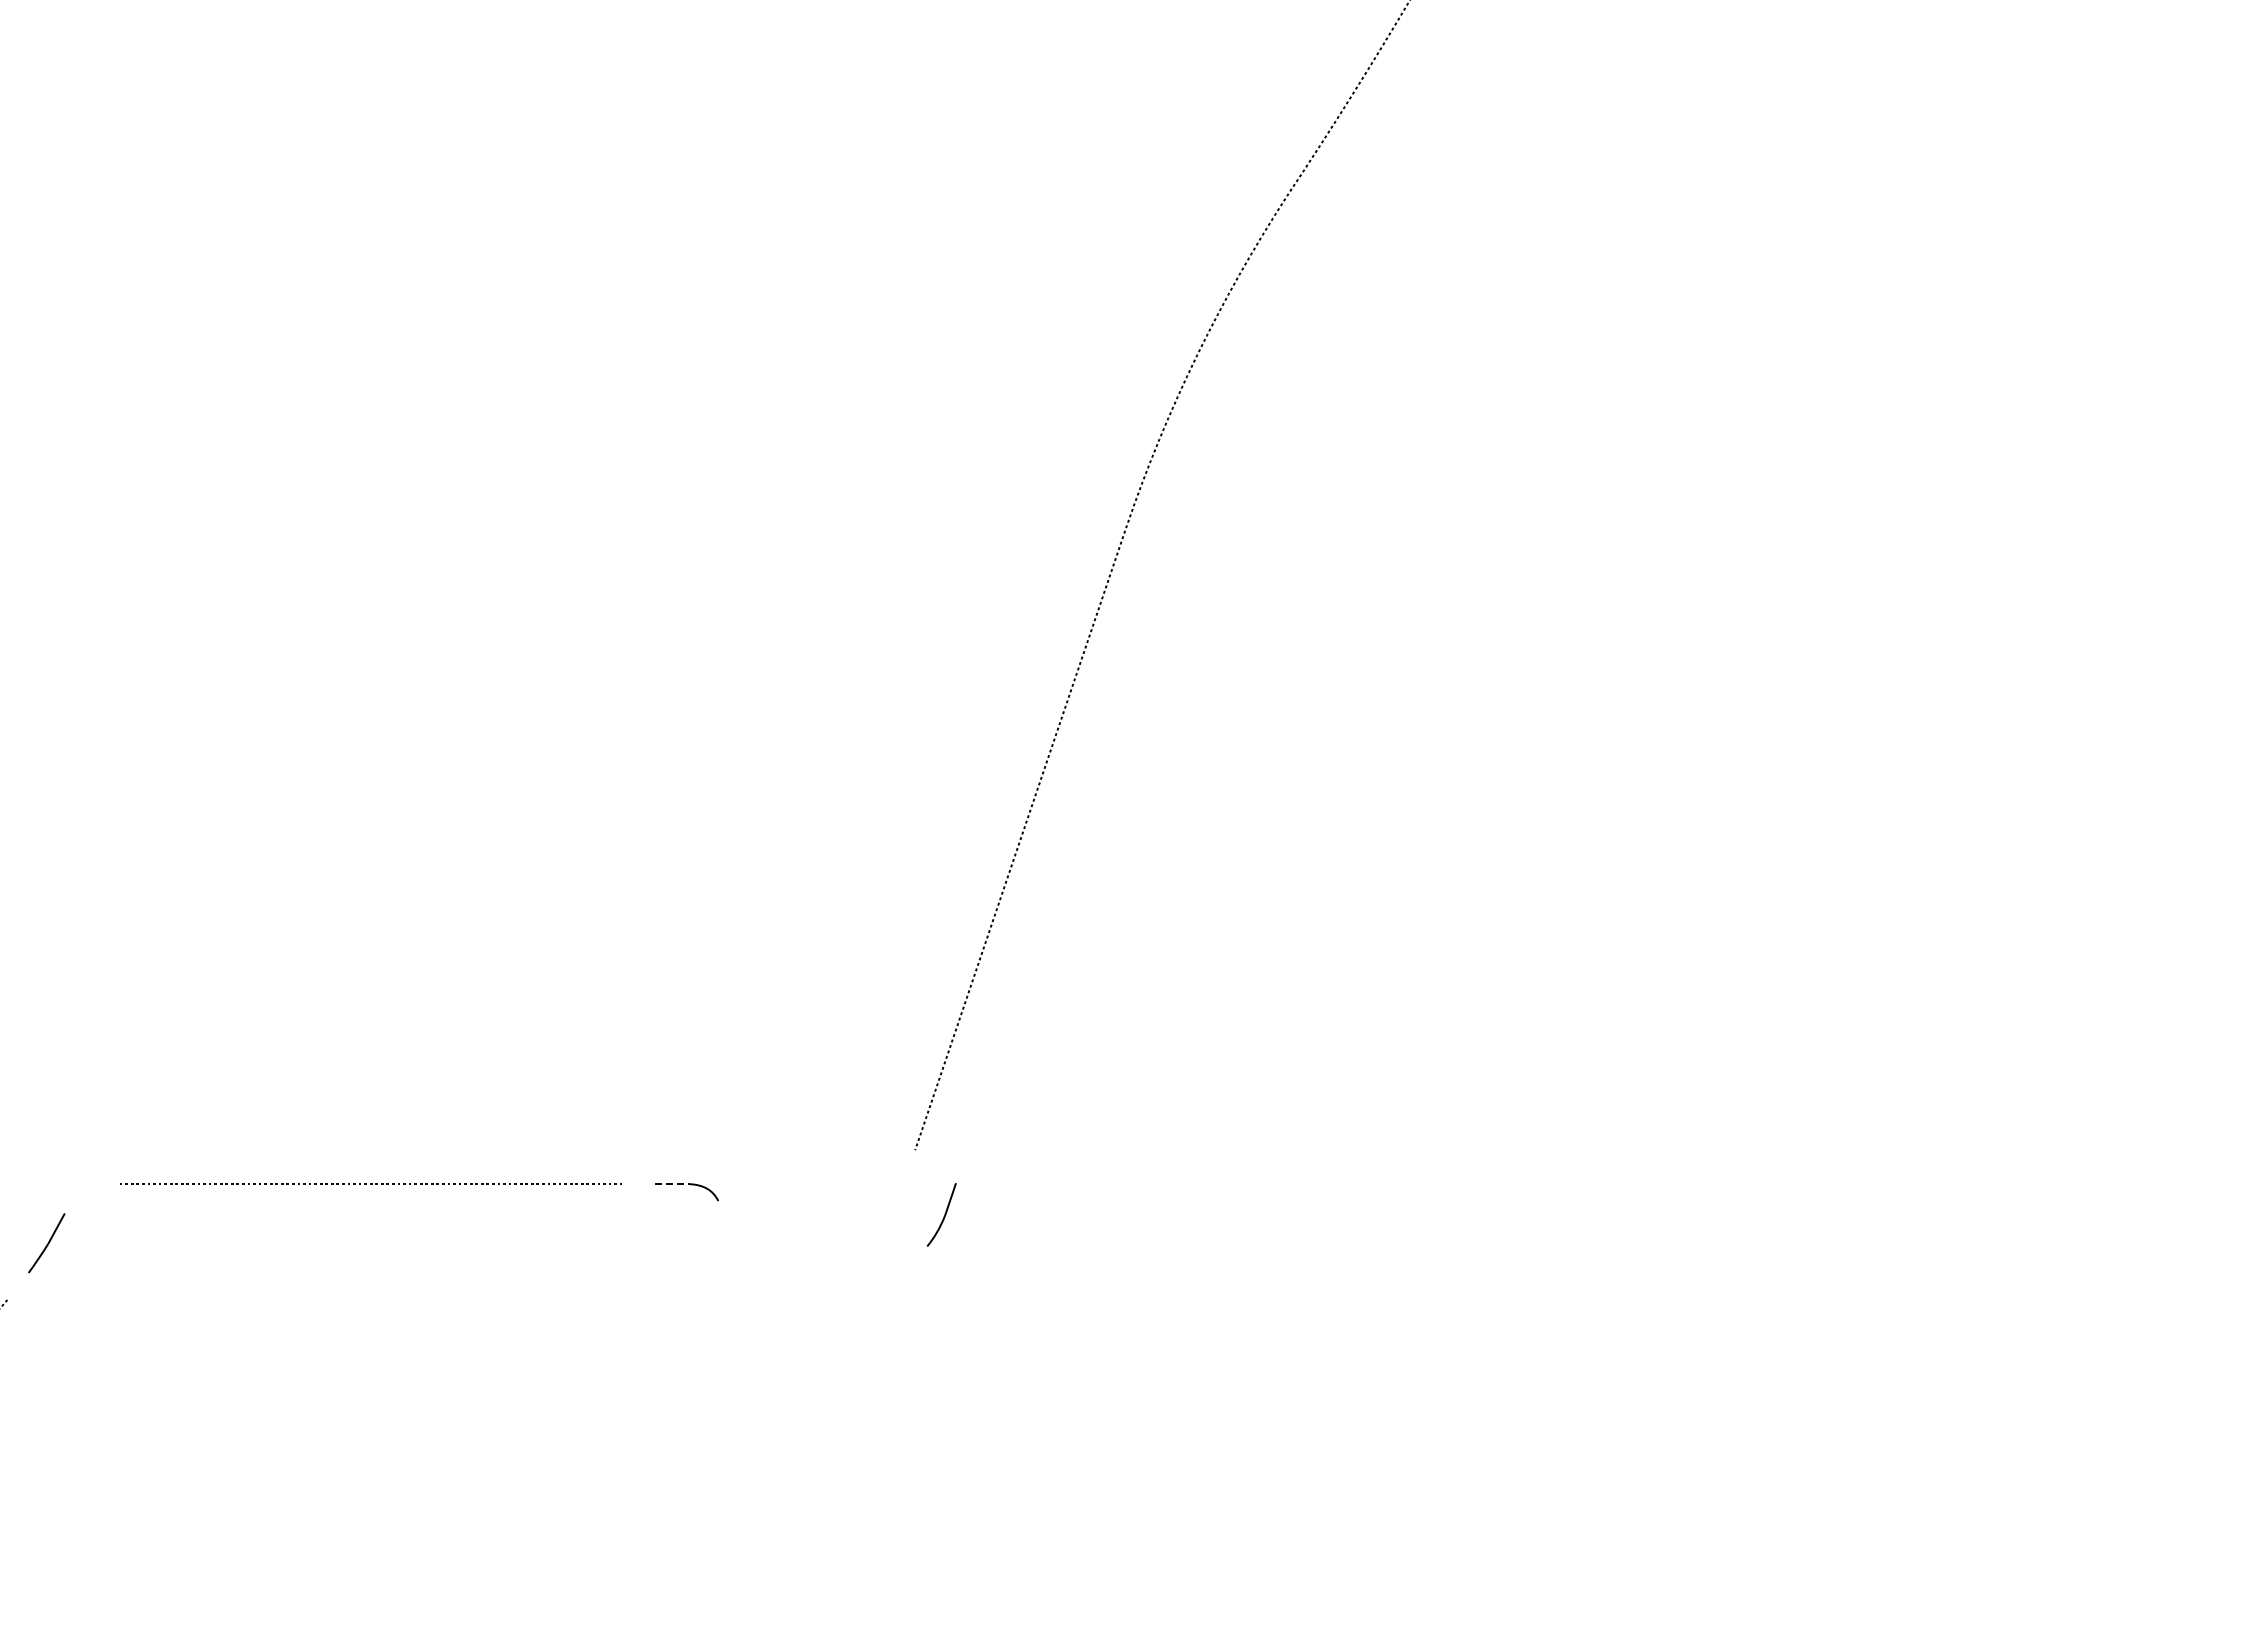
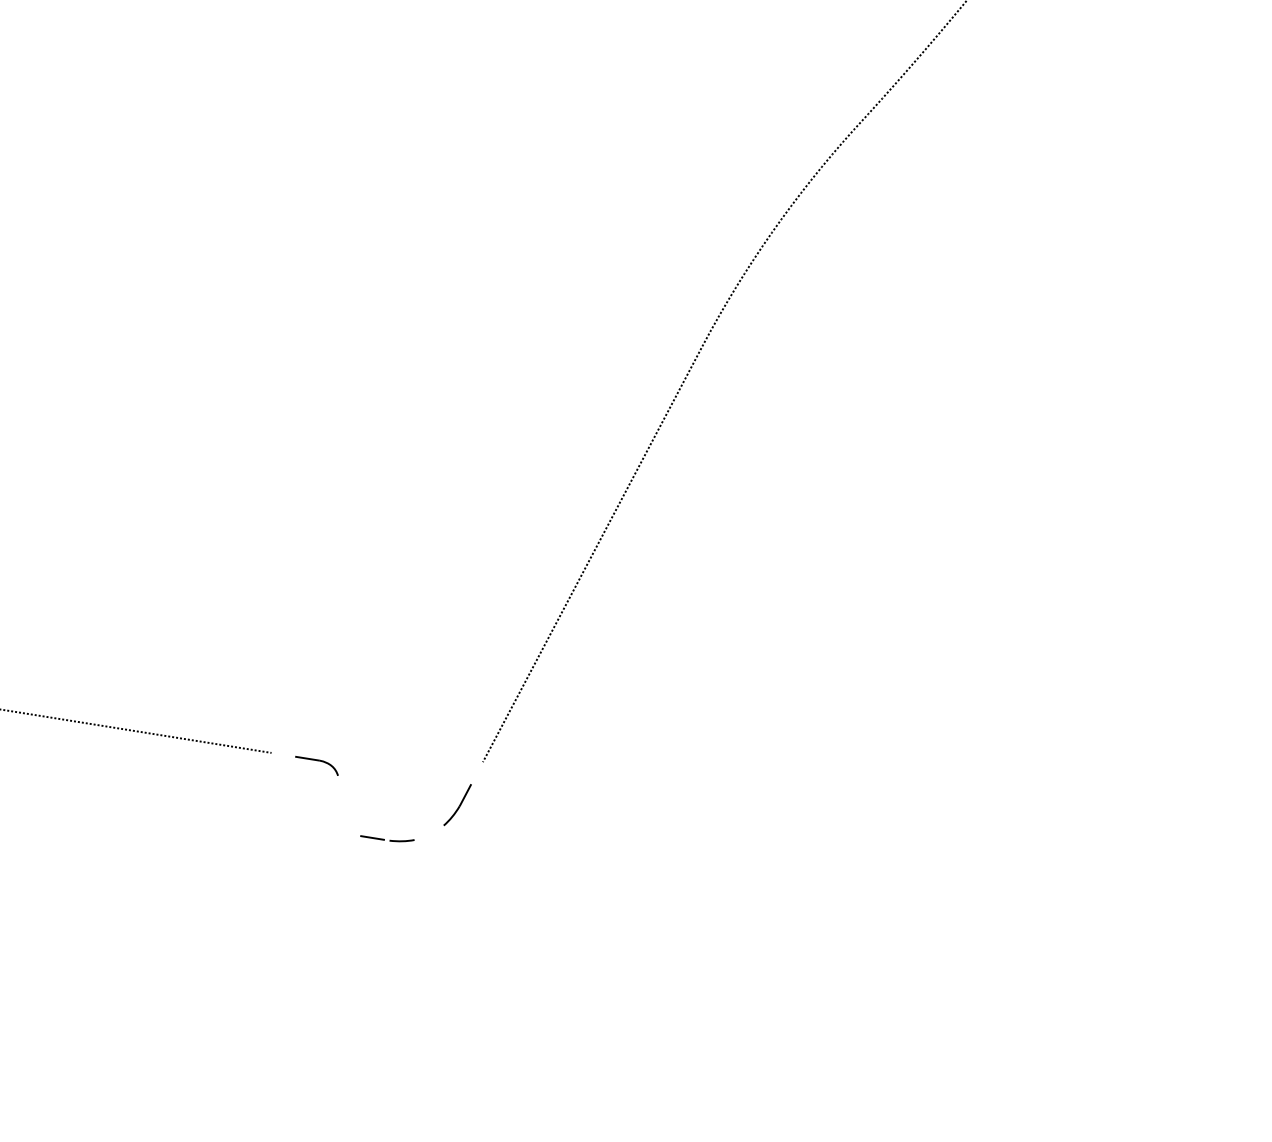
line: (672, 1184) -> (307, 758), dashed -> solid
part: (941, 1214) -> (457, 804), moved
part: (800, 1276) -> (387, 838), added

